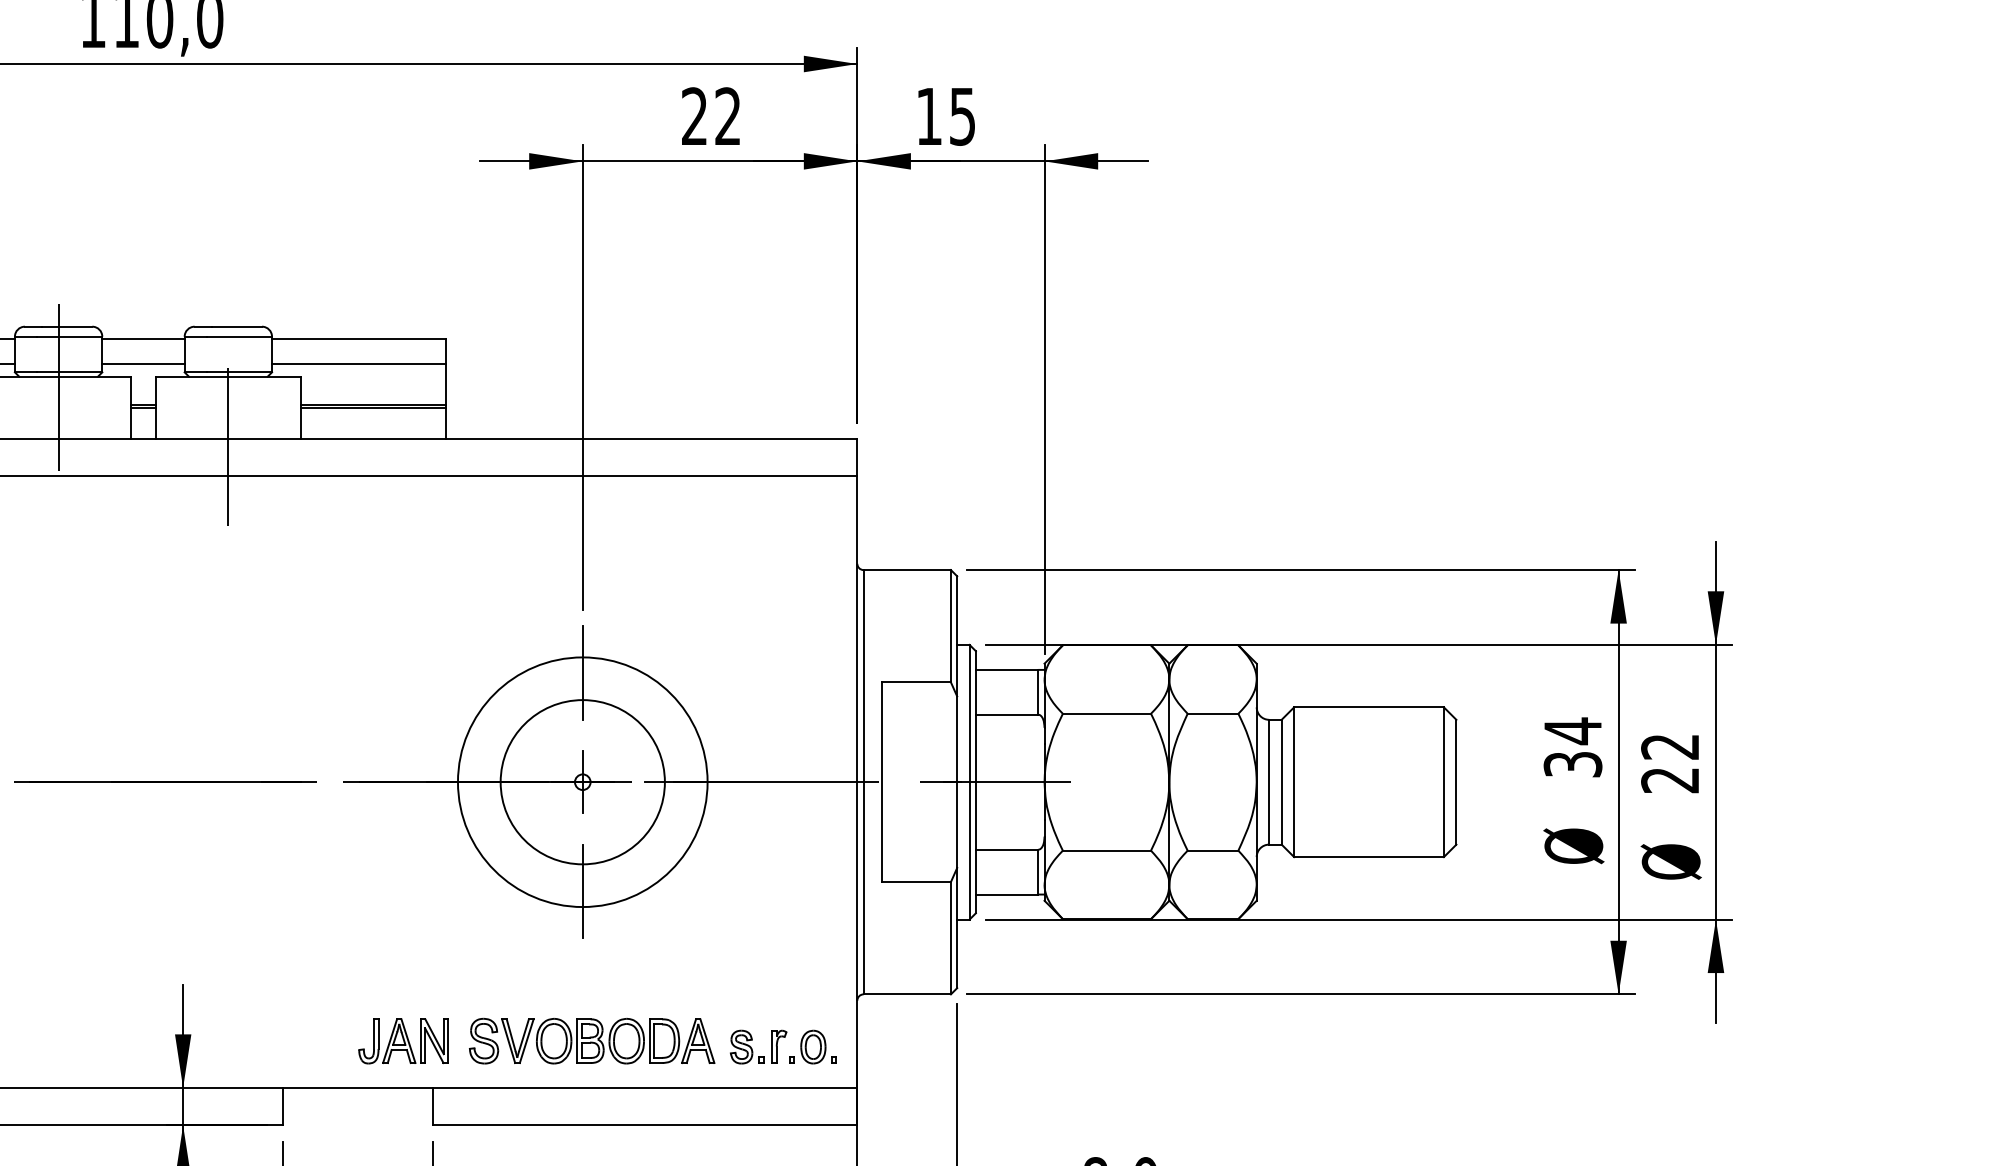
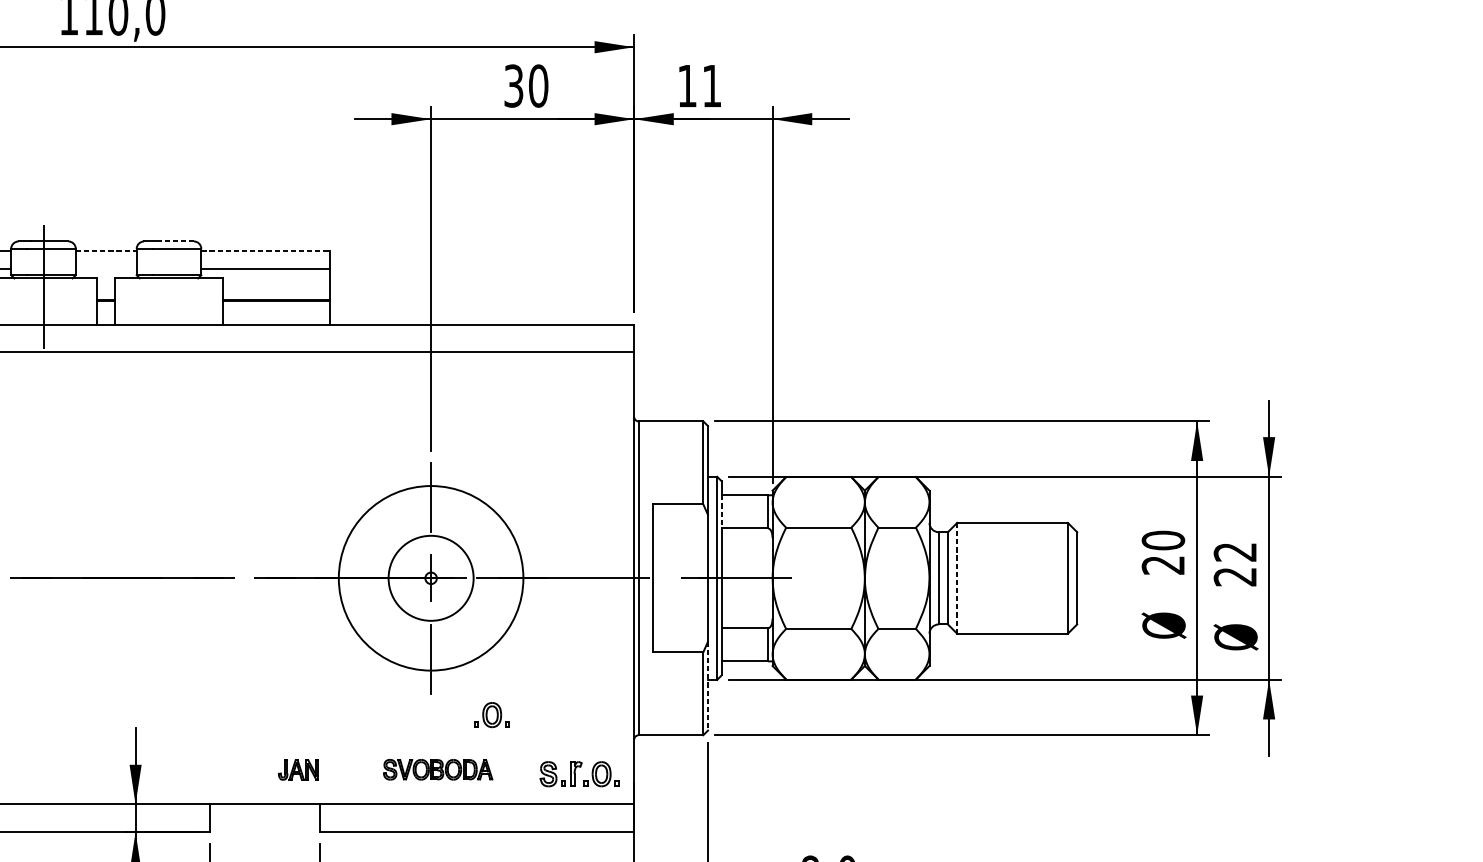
text: (711, 116) -> (526, 86), 22 -> 30
text: (962, 116) -> (711, 86), 15 -> 11
line: (237, 326) -> (175, 241), solid -> dashed
line: (143, 339) -> (106, 250), solid -> dashed
line: (358, 339) -> (265, 250), solid -> dashed
line: (143, 364) -> (106, 269), removed
line: (228, 446) -> (169, 330), removed
line: (975, 692) -> (721, 511), solid -> dashed
text: (1572, 747) -> (1163, 552), 34 -> 20
circle: (582, 782) -> (430, 578), size x0.7
line: (1294, 782) -> (957, 578), solid -> dashed
line: (957, 928) -> (708, 686), solid -> dashed
part: (664, 966) -> (491, 714), added
part: (592, 1040) -> (438, 769), size x0.6
part: (403, 1041) -> (298, 770), size x0.6

